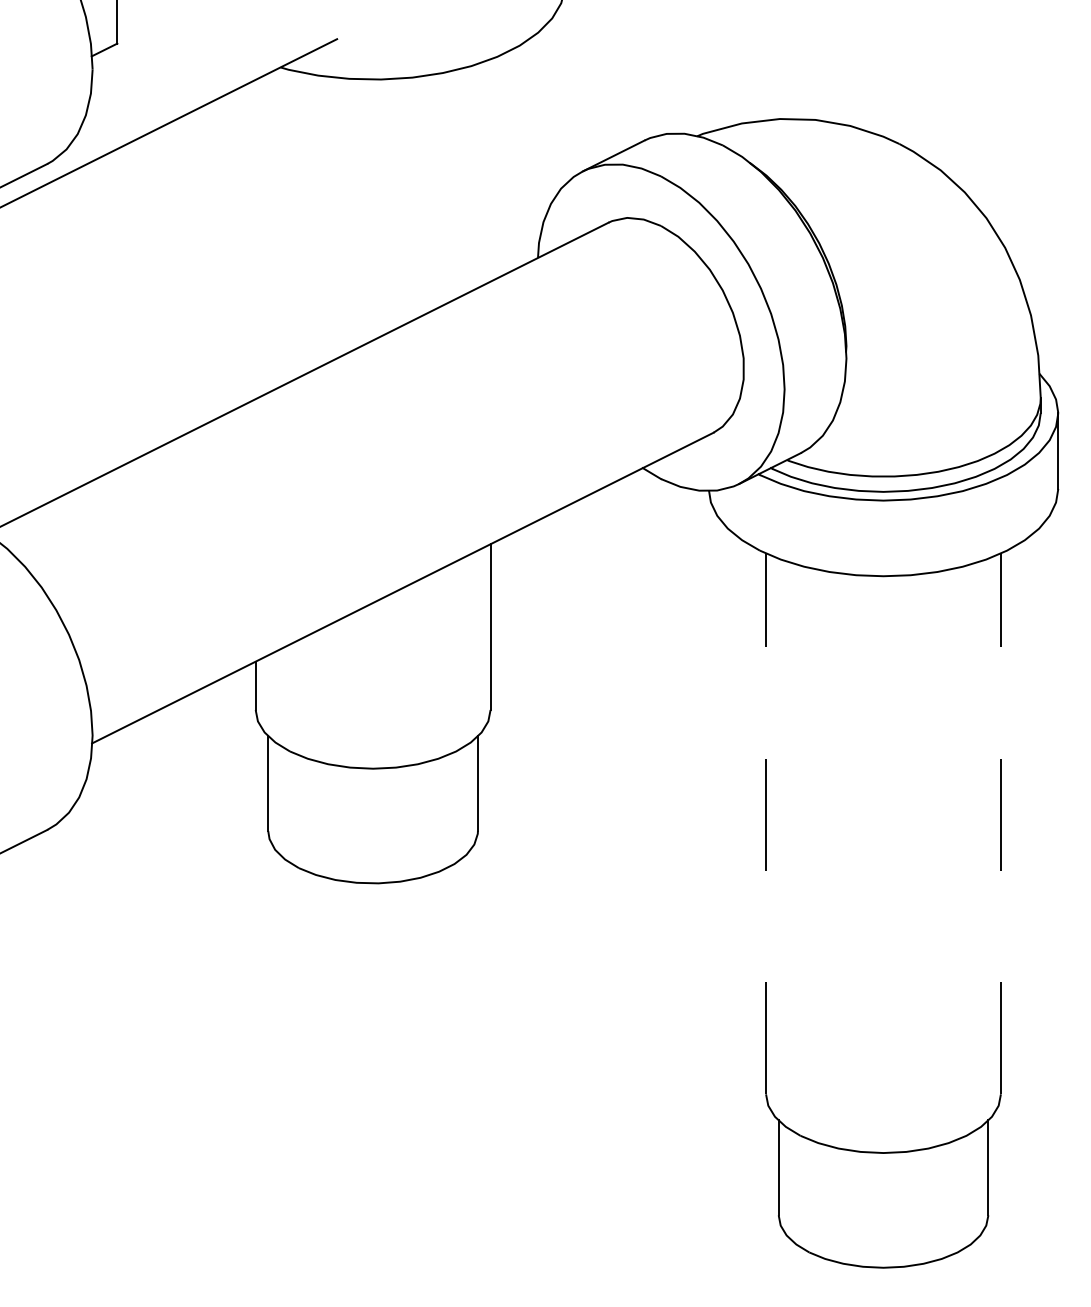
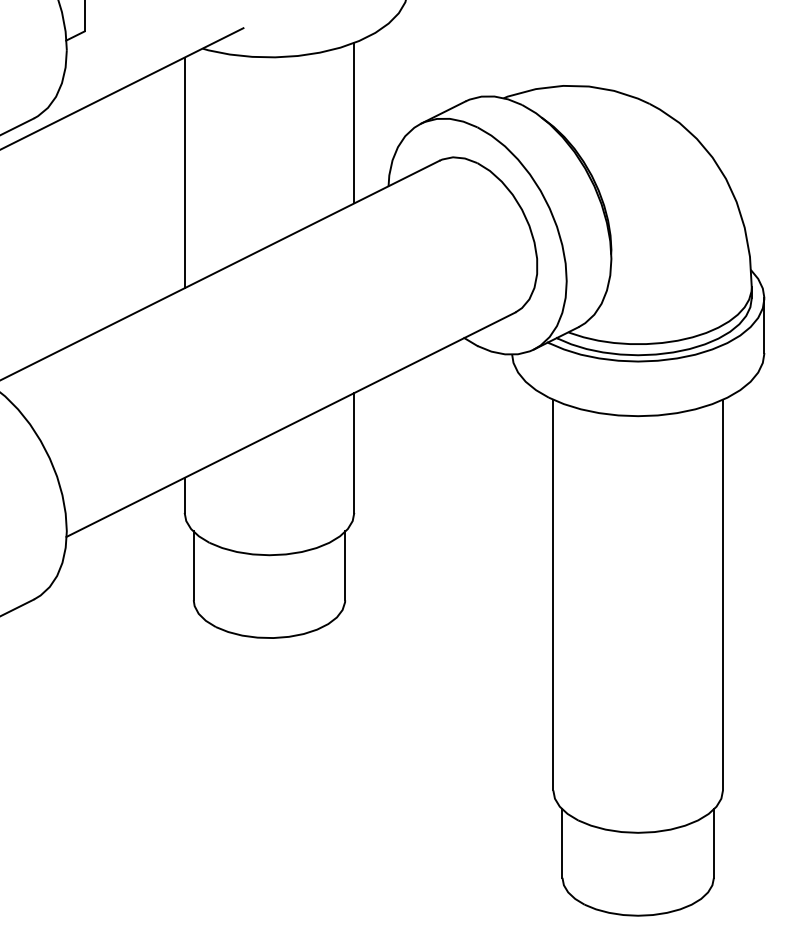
line: (490, 170) -> (354, 123), added
line: (255, 239) -> (184, 172), added
line: (766, 823) -> (553, 594), dashed -> solid
line: (1000, 823) -> (722, 594), dashed -> solid

